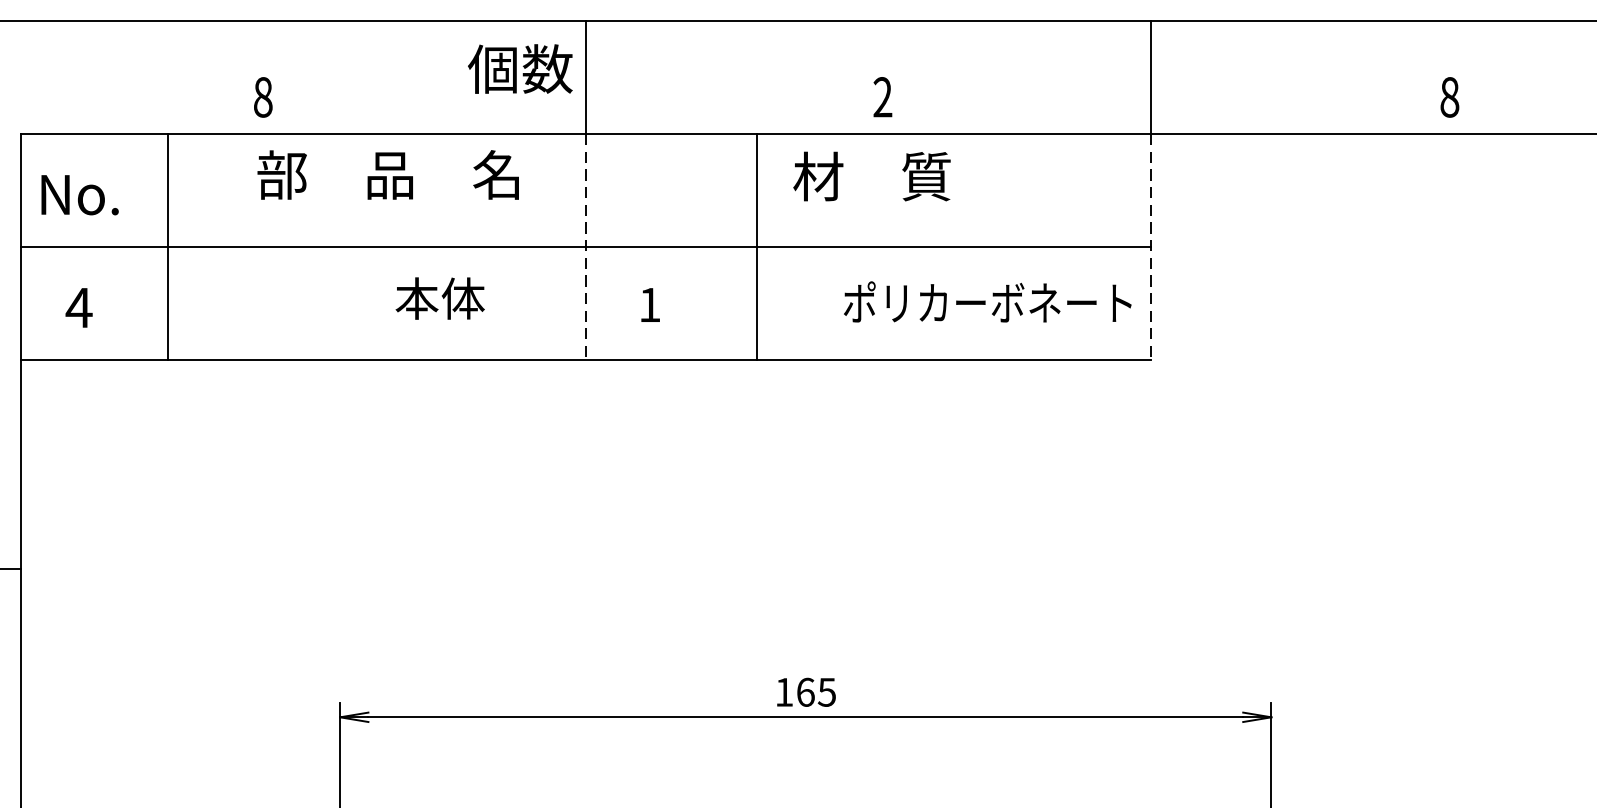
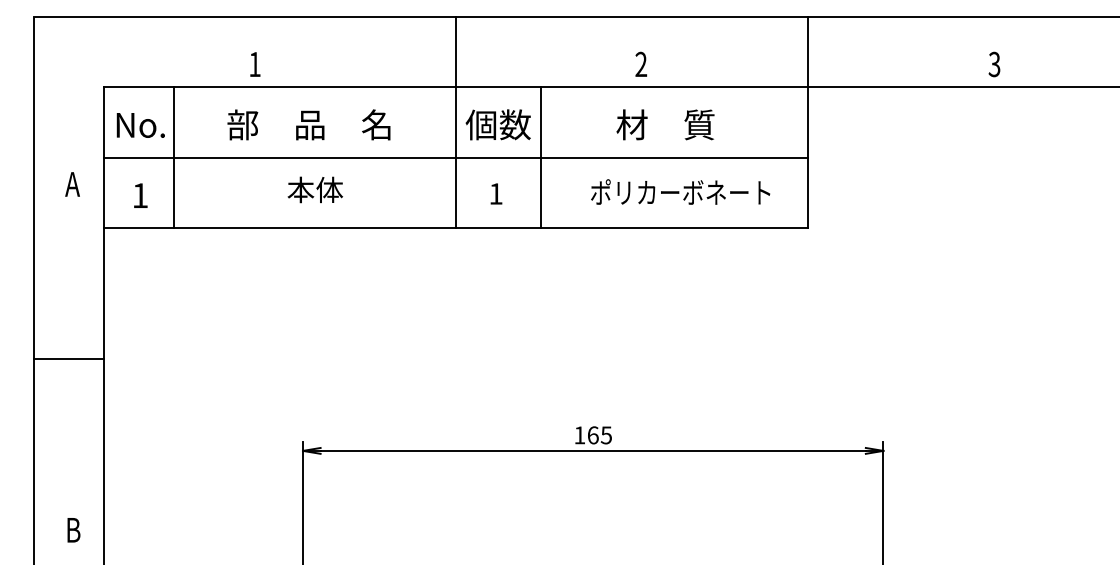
text: (519, 68) -> (497, 124), moved
text: (1449, 95) -> (994, 63), 8 -> 3
text: (262, 97) -> (254, 64), 8 -> 1
text: (387, 174) -> (308, 124), moved
text: (872, 175) -> (665, 124), moved
line: (167, 246) -> (174, 157), moved
line: (756, 246) -> (540, 157), moved
line: (586, 248) -> (456, 158), dashed -> solid
line: (1151, 248) -> (808, 158), dashed -> solid
text: (440, 297) -> (315, 189), moved
text: (987, 301) -> (680, 191), moved
text: (77, 307) -> (139, 195), 4 -> 1

